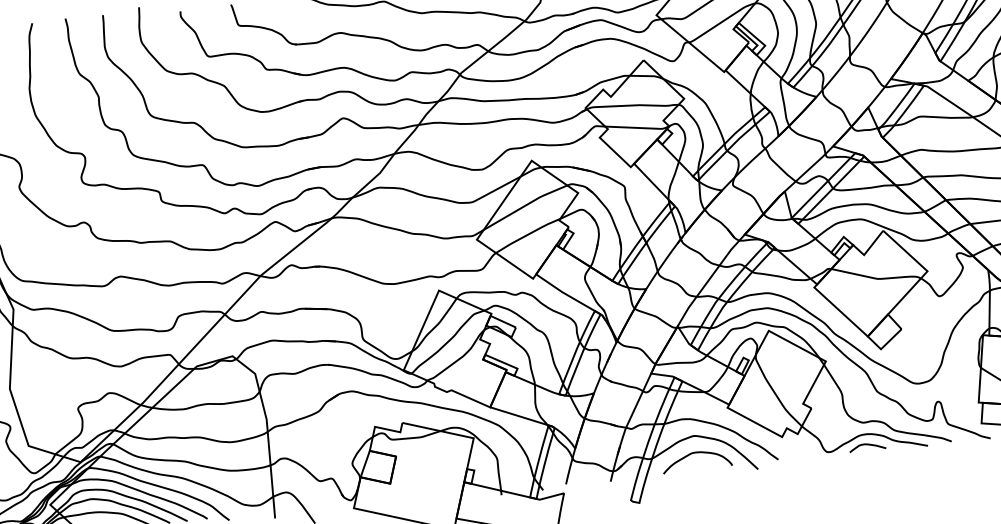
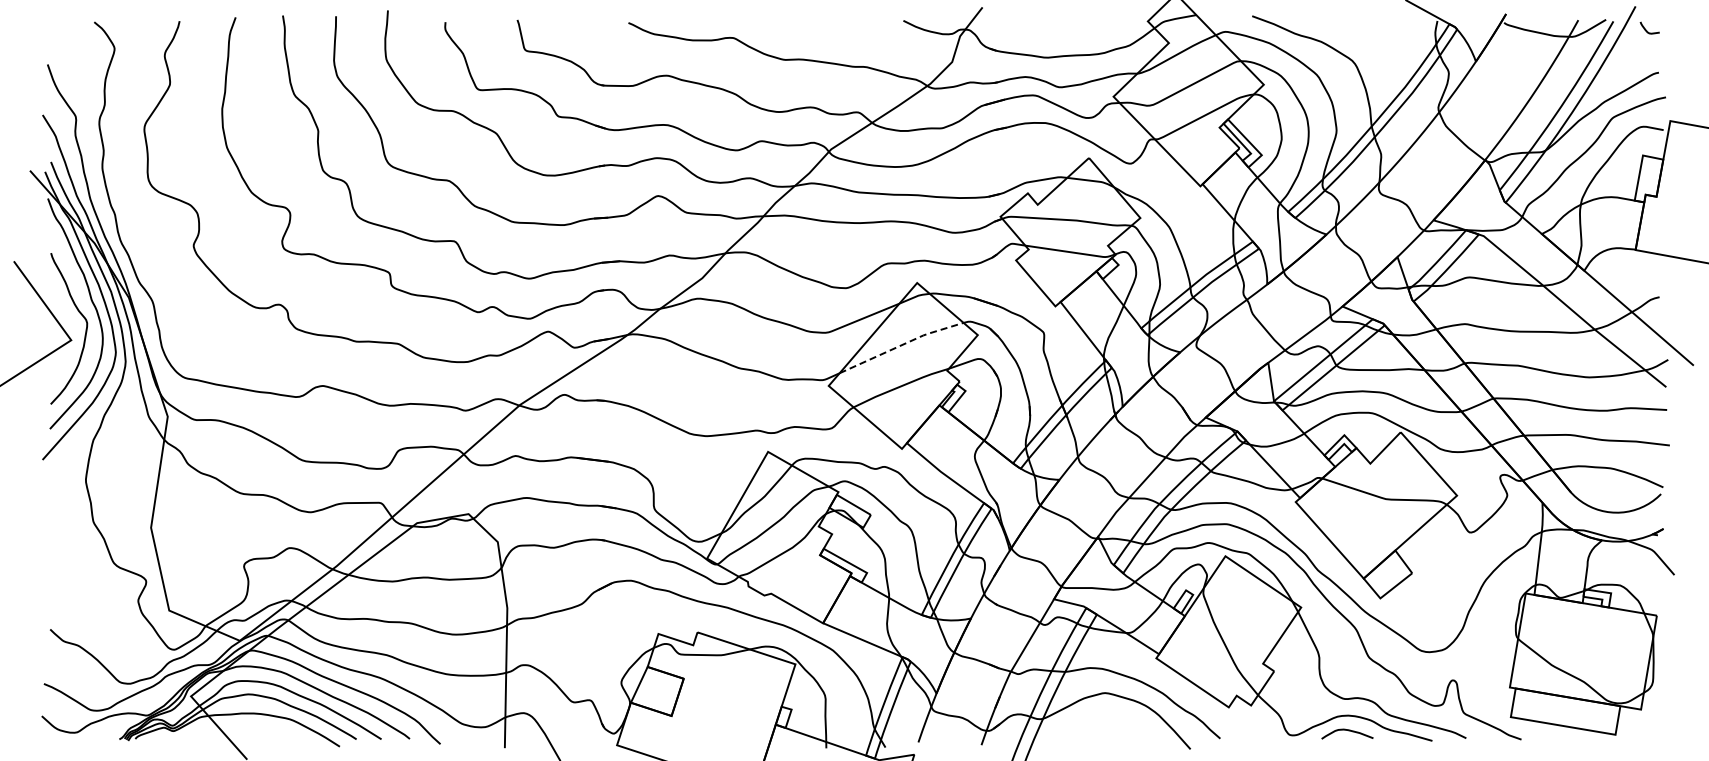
line: (525, 205) -> (902, 344), solid -> dashed
curve: (696, 453) -> (1105, 717), removed

